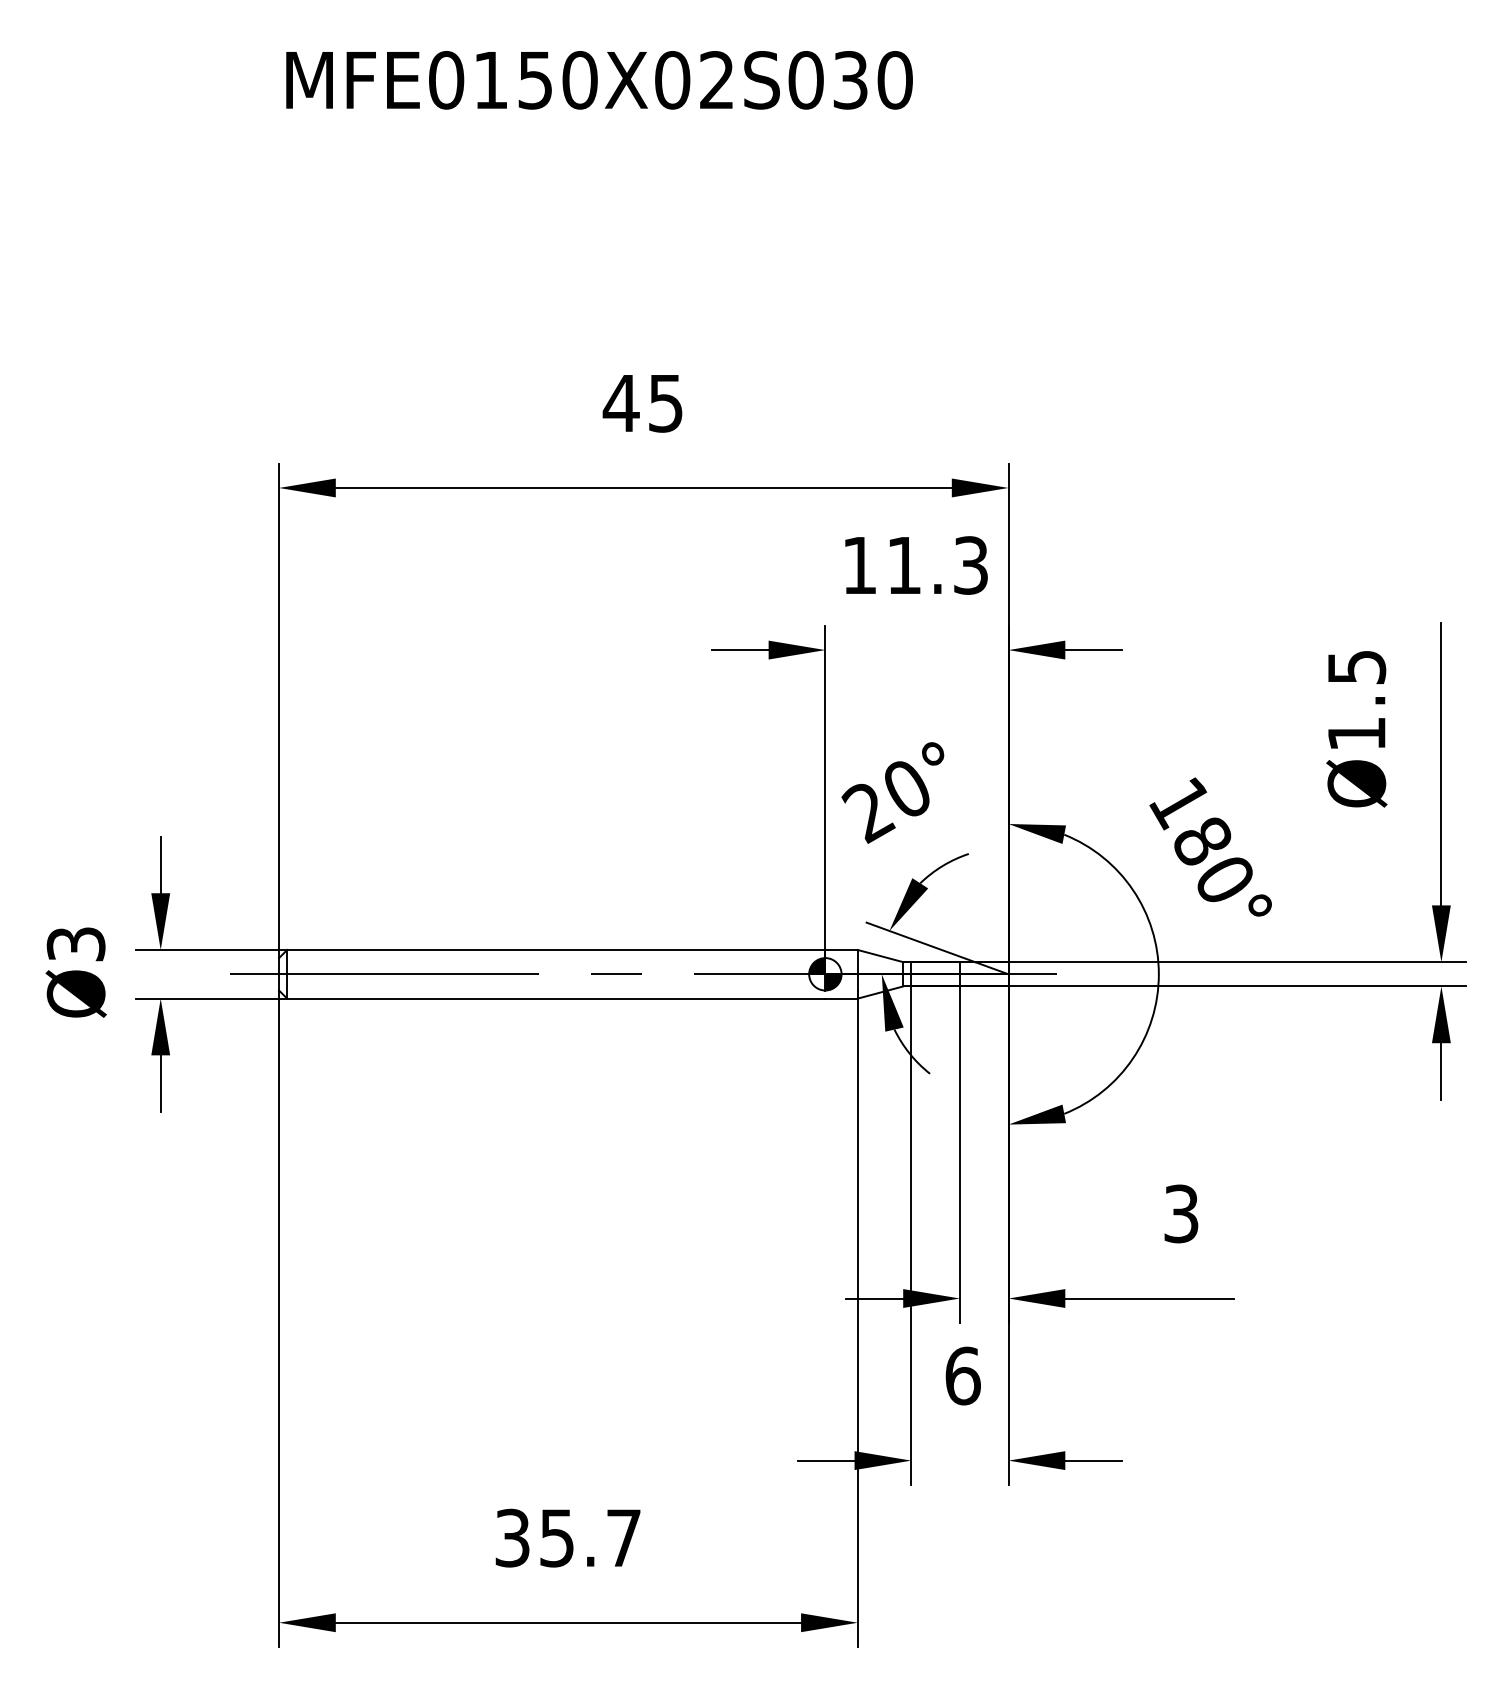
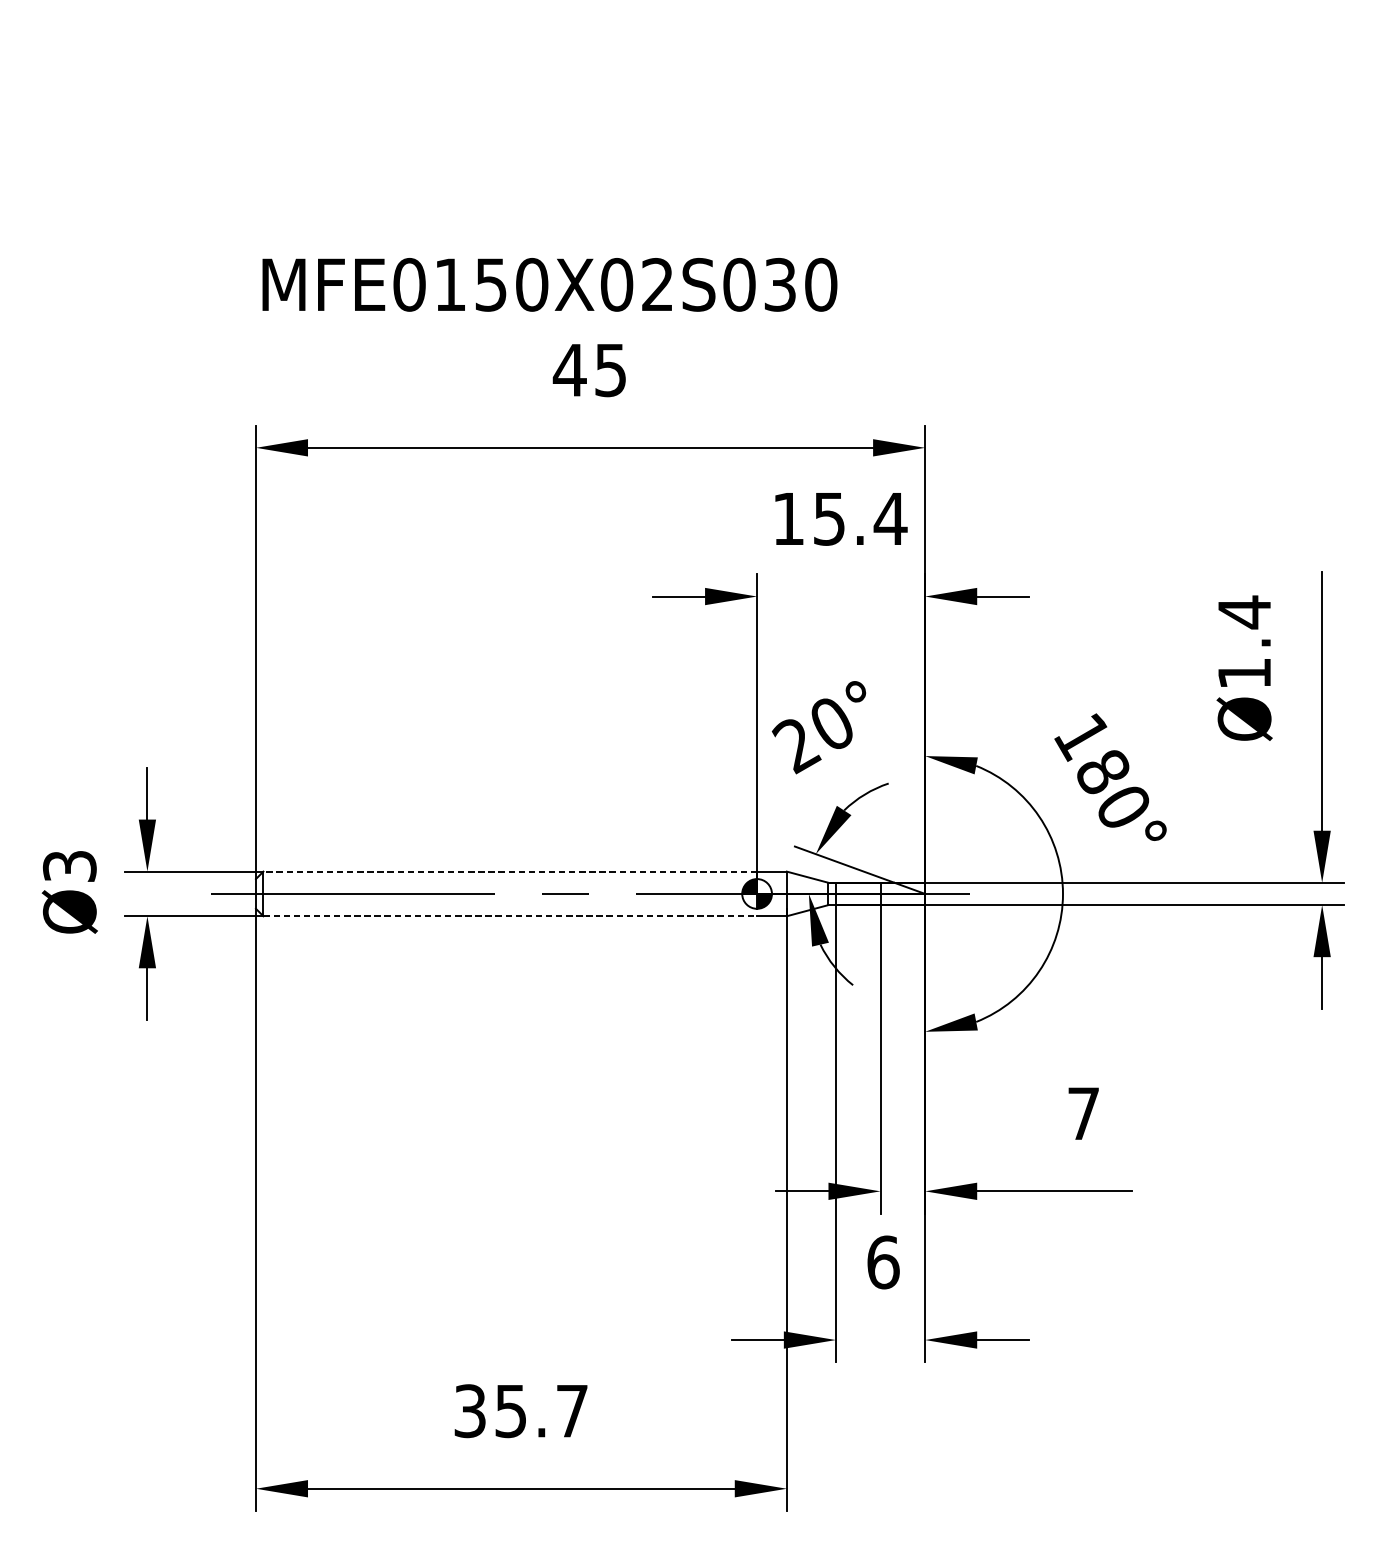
text: (599, 80) -> (549, 285), moved
text: (938, 565) -> (860, 518), 11.3 -> 15.4
text: (1357, 666) -> (1245, 611), Ø1.5 -> Ø1.4
line: (555, 949) -> (509, 871), solid -> dashed
line: (556, 998) -> (510, 916), solid -> dashed
text: (1181, 1213) -> (1083, 1113), 3 -> 7

